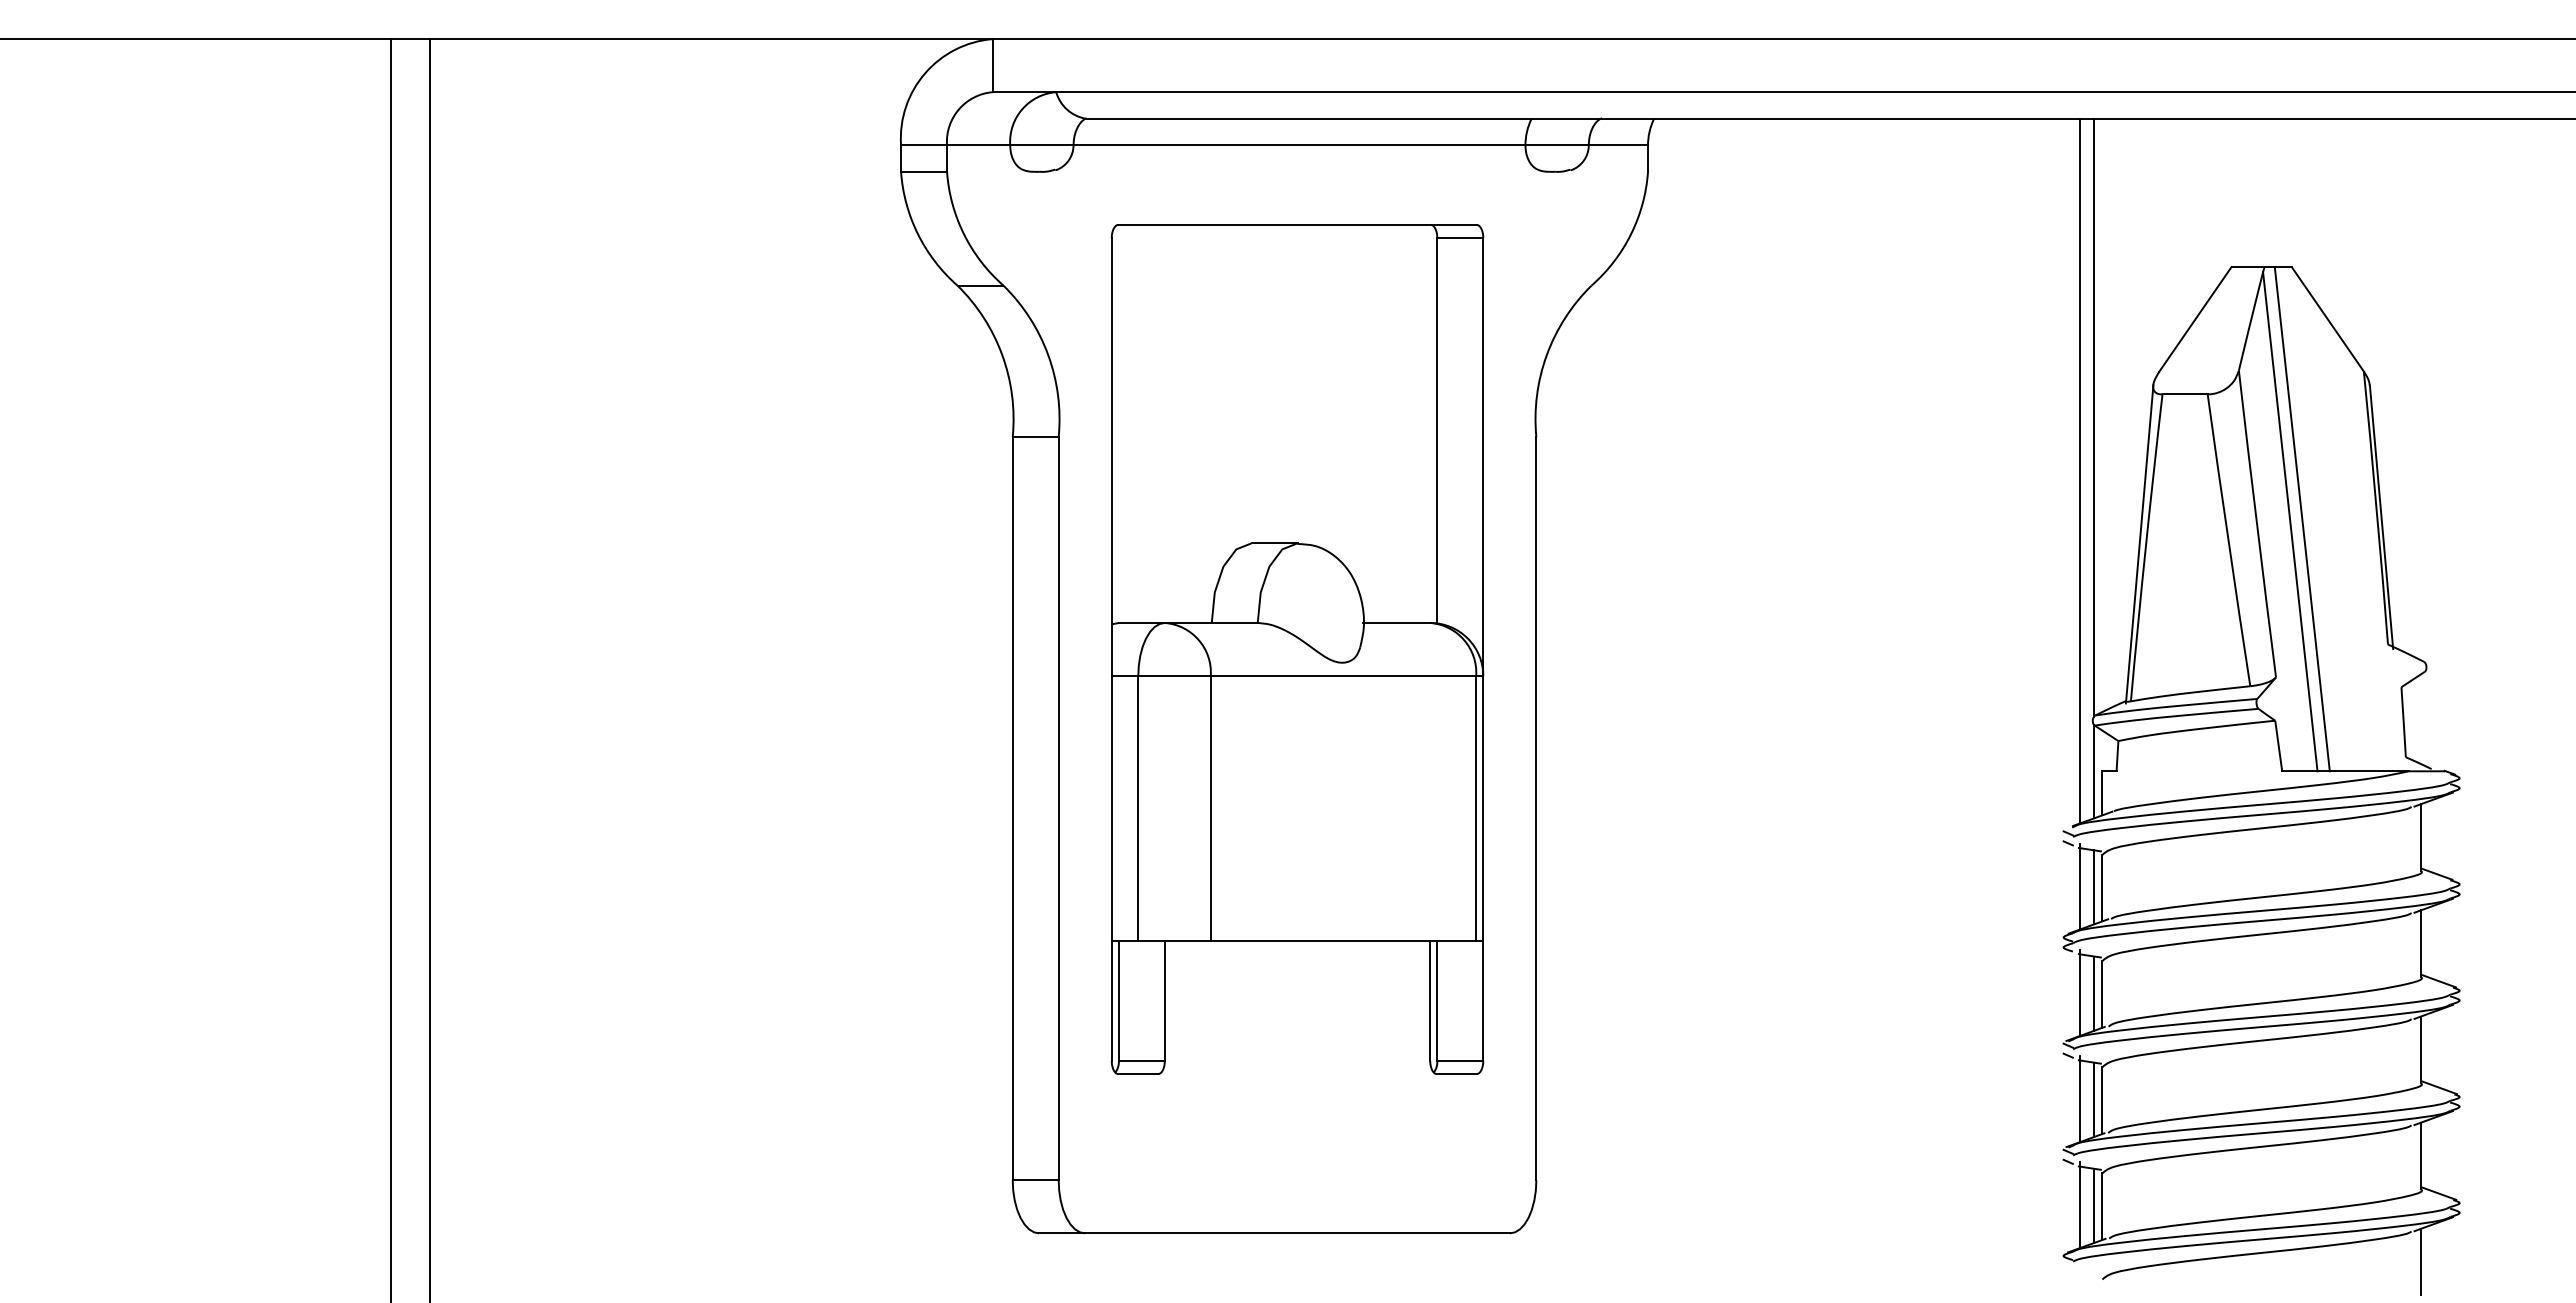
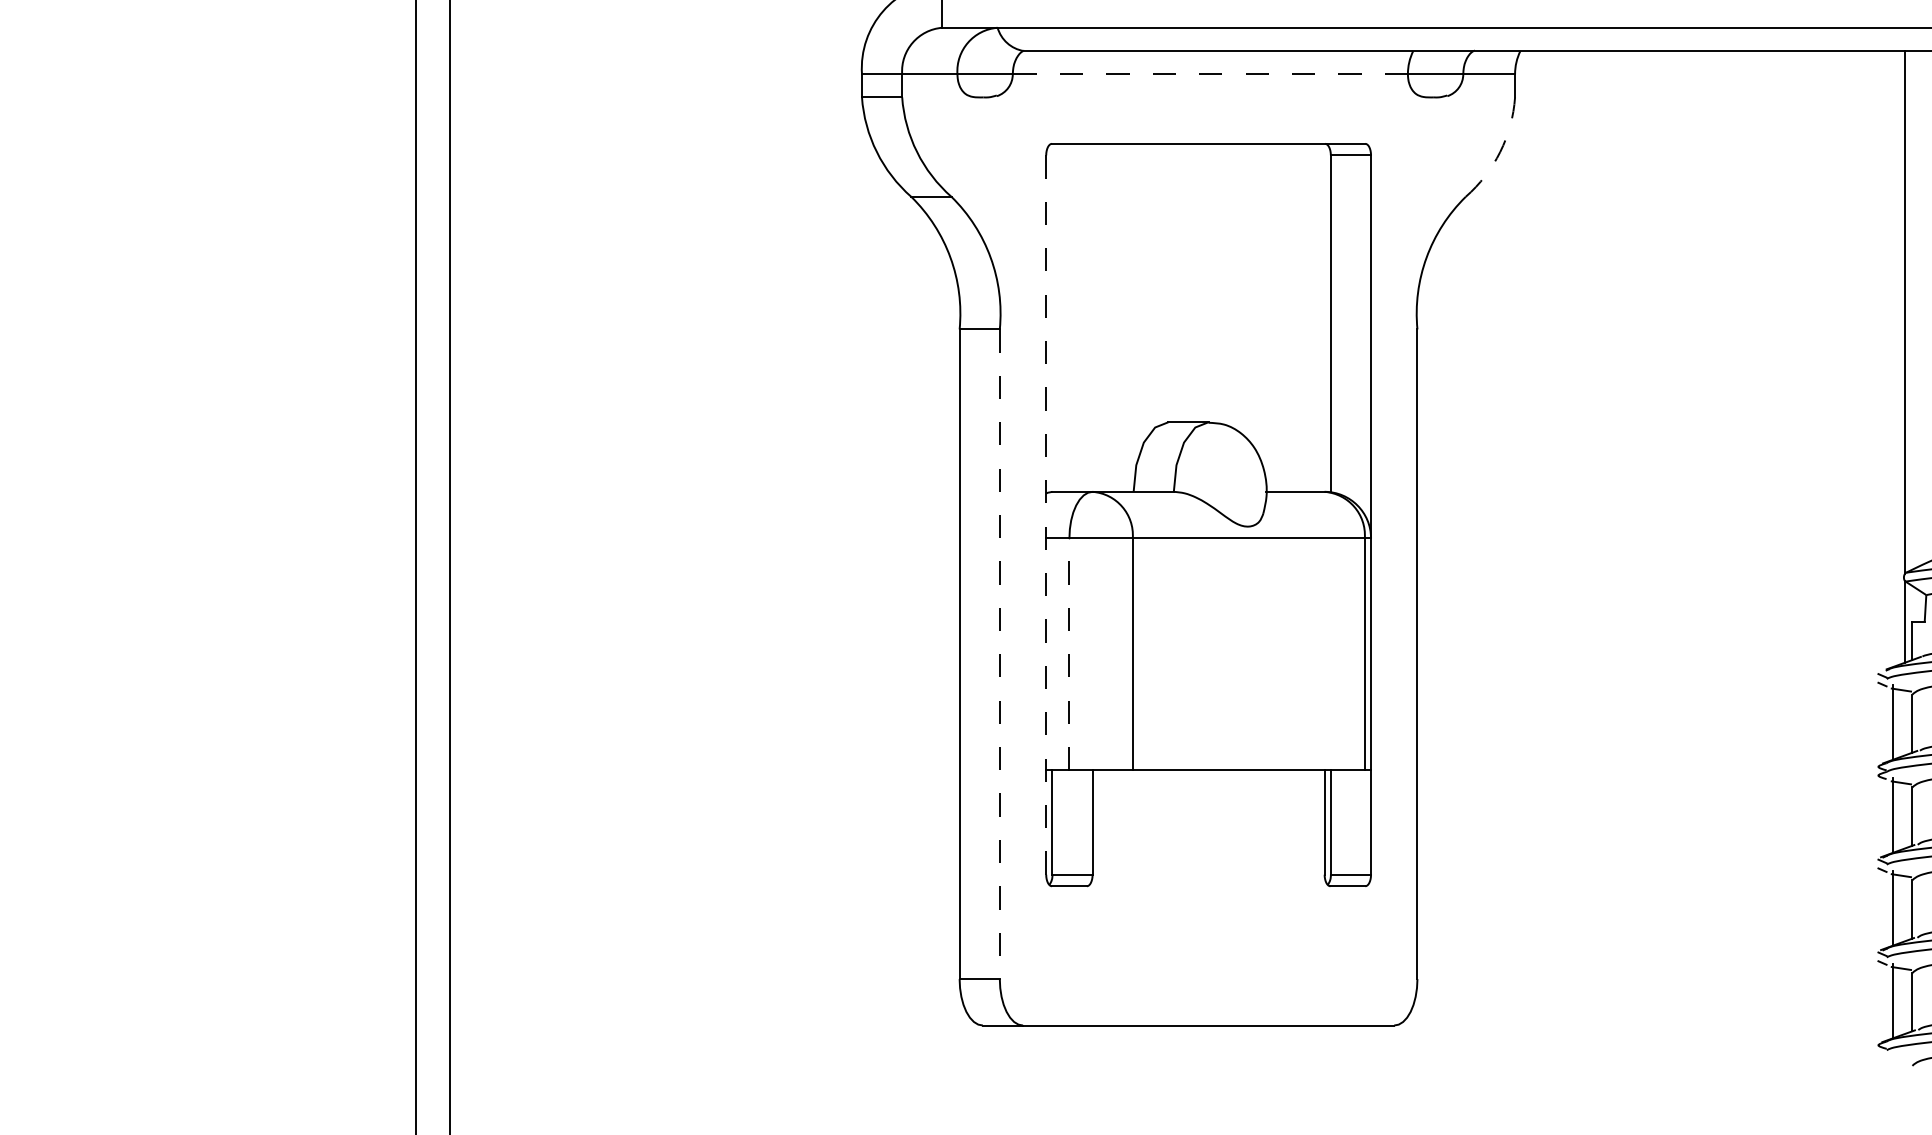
line: (1299, 145) -> (1210, 74), solid -> dashed
arc: (1631, 234) -> (1500, 152), solid -> dashed
line: (2080, 470) -> (1893, 358), removed
line: (1111, 649) -> (1045, 515), solid -> dashed
line: (1058, 808) -> (999, 654), solid -> dashed
line: (1138, 808) -> (1069, 654), solid -> dashed
line: (2094, 887) -> (1905, 723), removed
line: (2094, 993) -> (1905, 815), removed
line: (2094, 1099) -> (1905, 908), removed
line: (2094, 1205) -> (1905, 1001), removed

